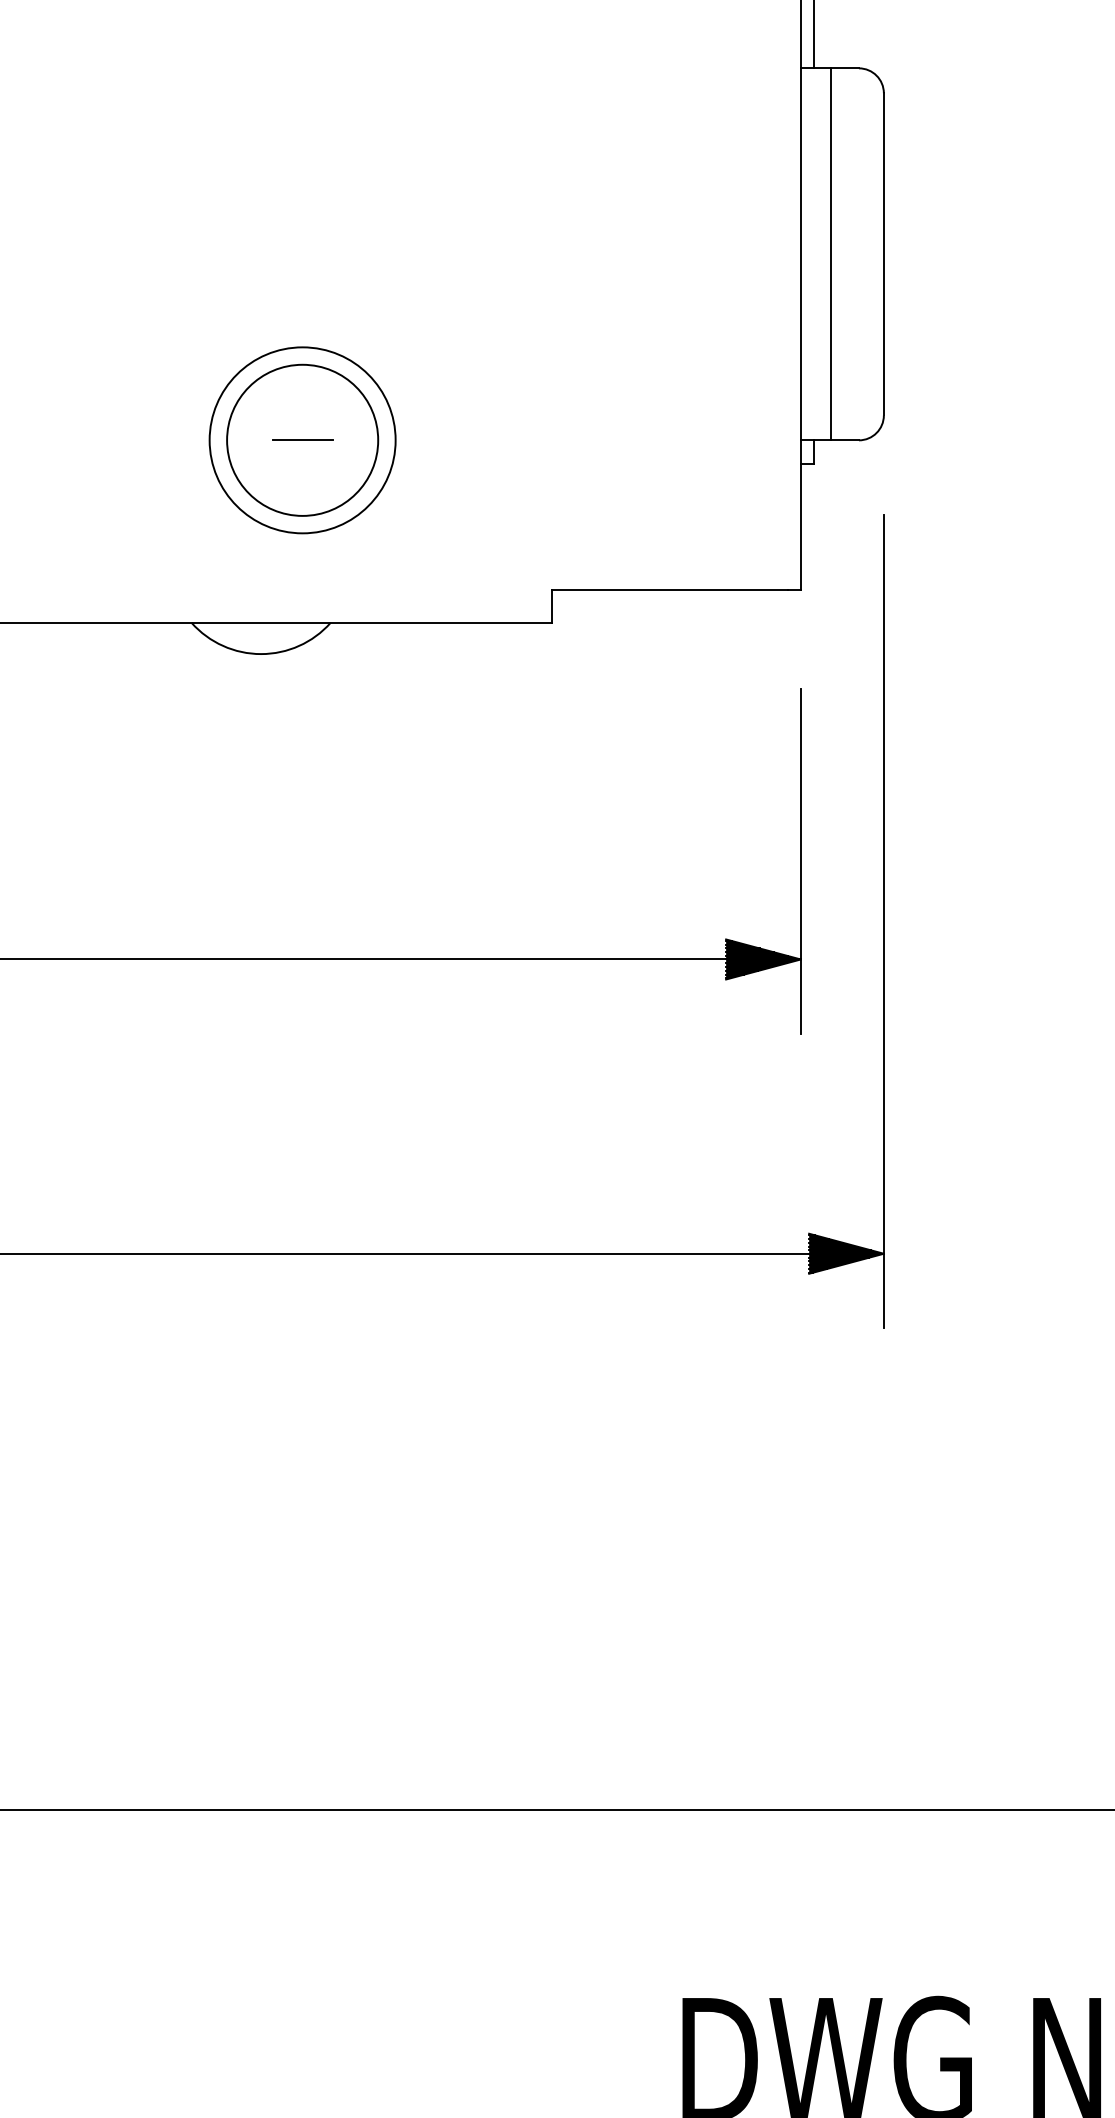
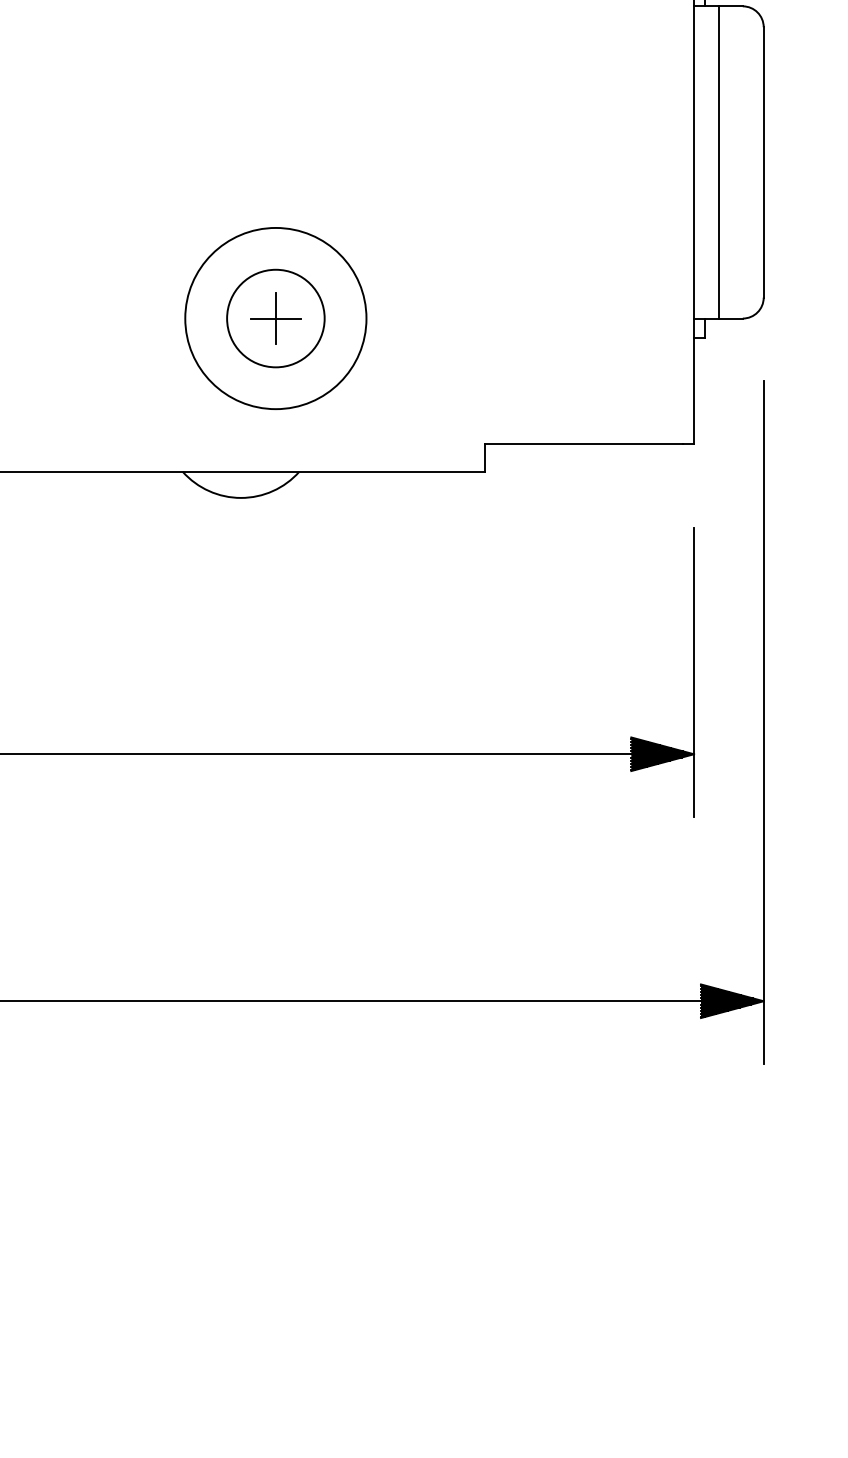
circle: (302, 440) -> (275, 318), size x0.62
circle: (302, 440) -> (275, 318), size x1.43
line: (302, 440) -> (275, 318), added

